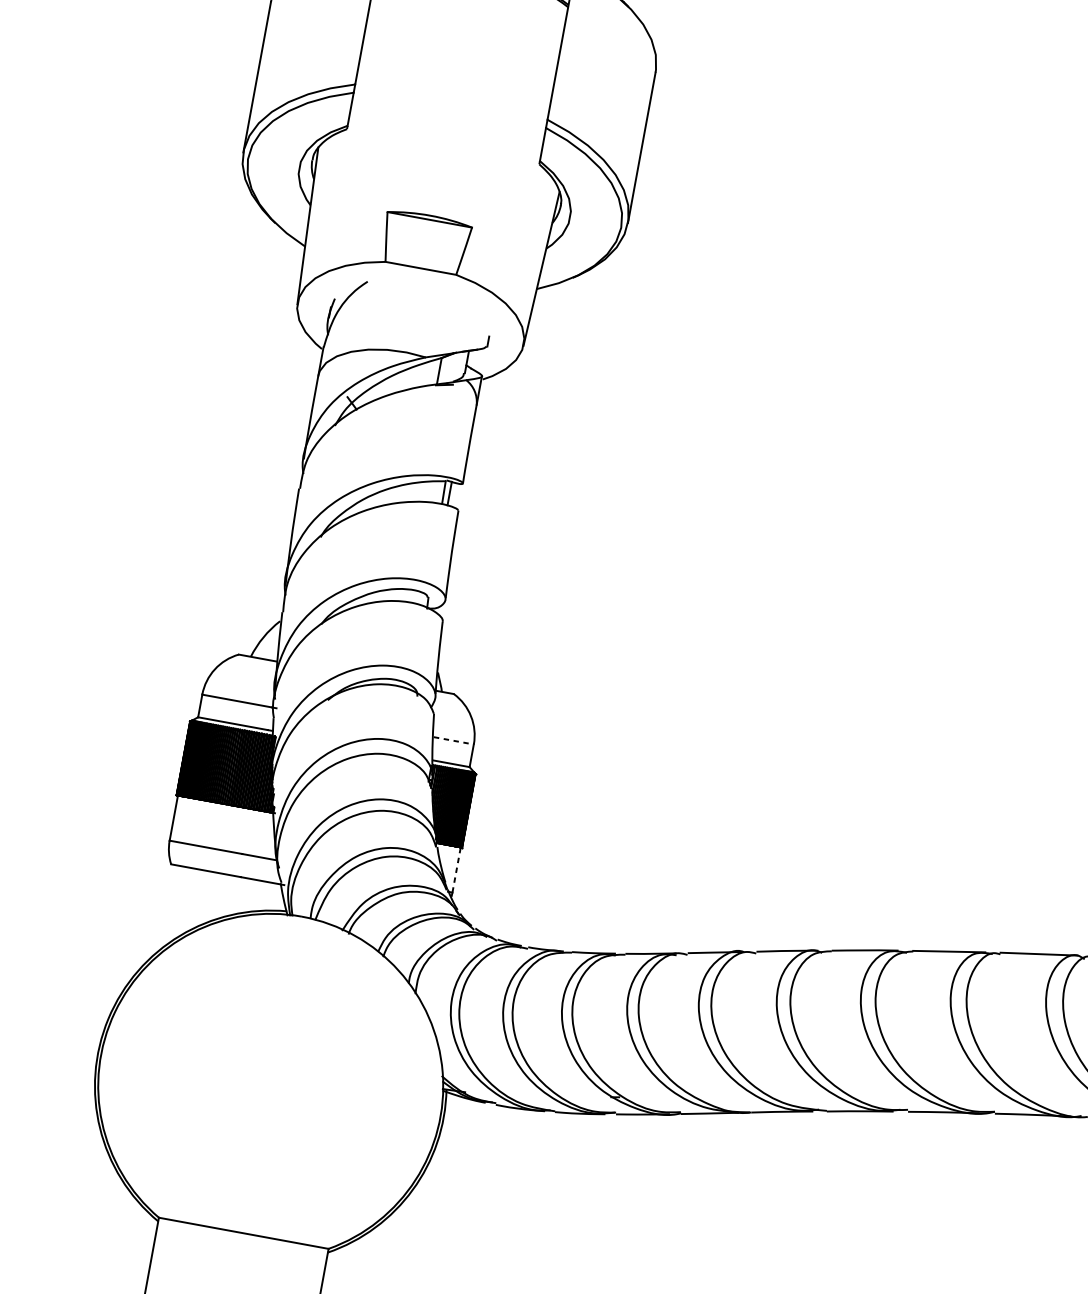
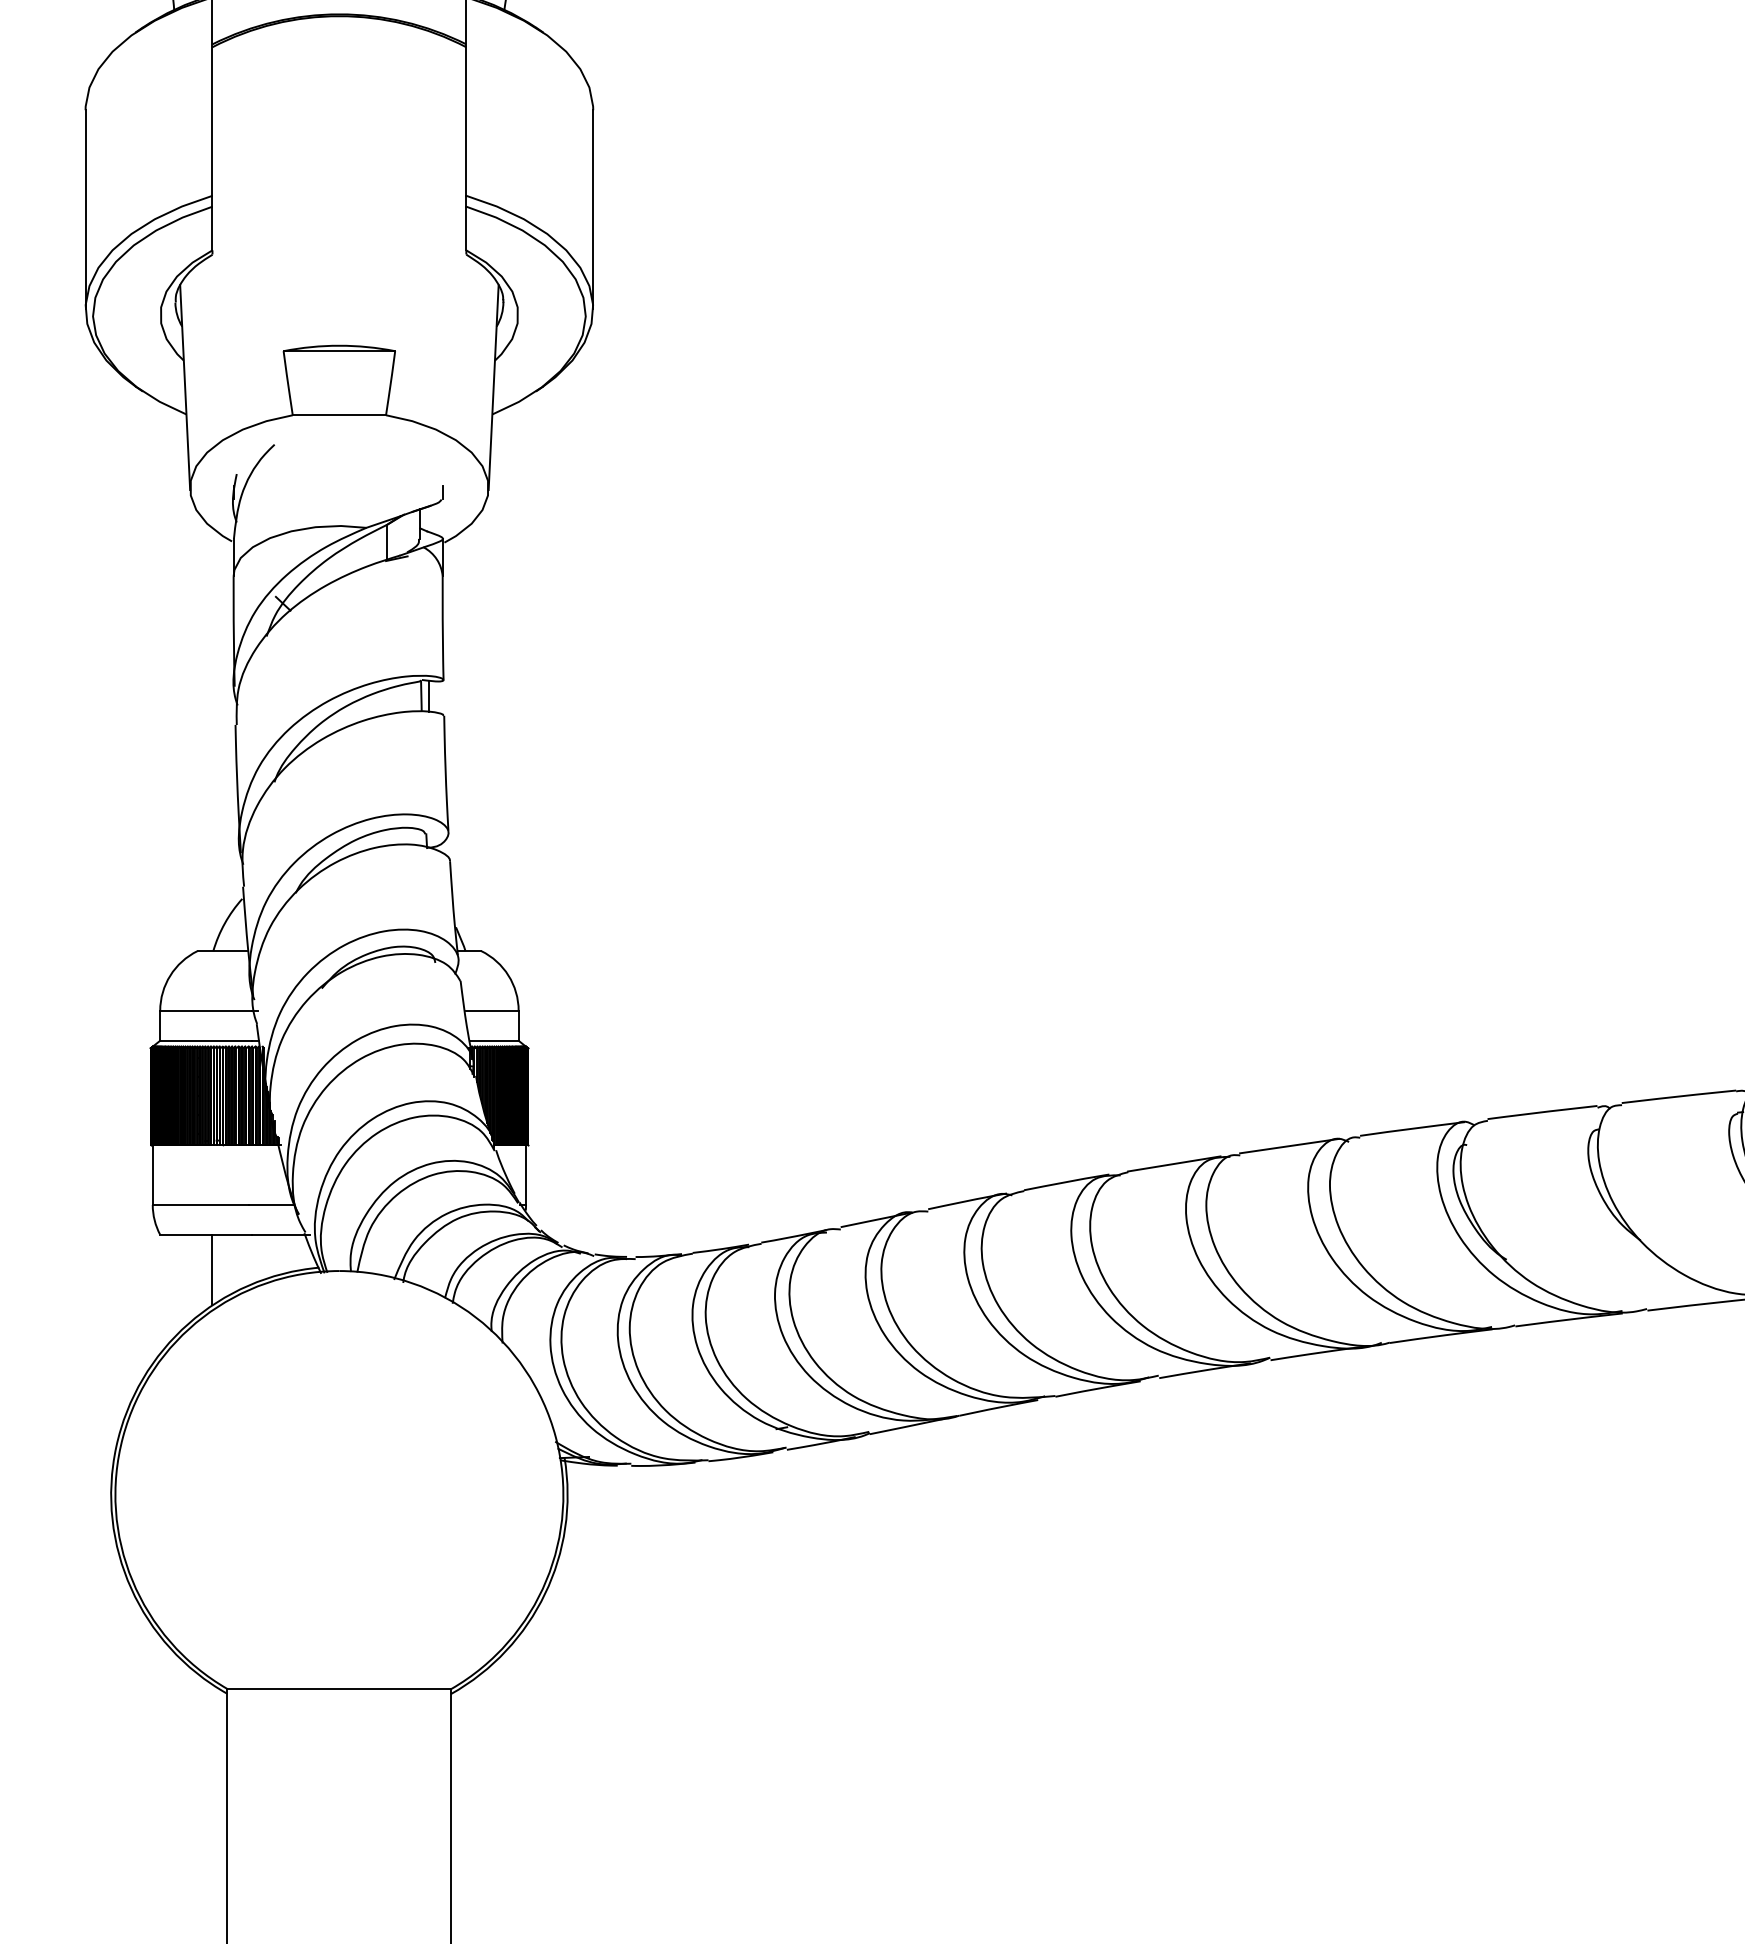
line: (454, 740) -> (492, 1010), dashed -> solid
line: (456, 870) -> (526, 1175), dashed -> solid
line: (205, 897) -> (212, 1269), added

